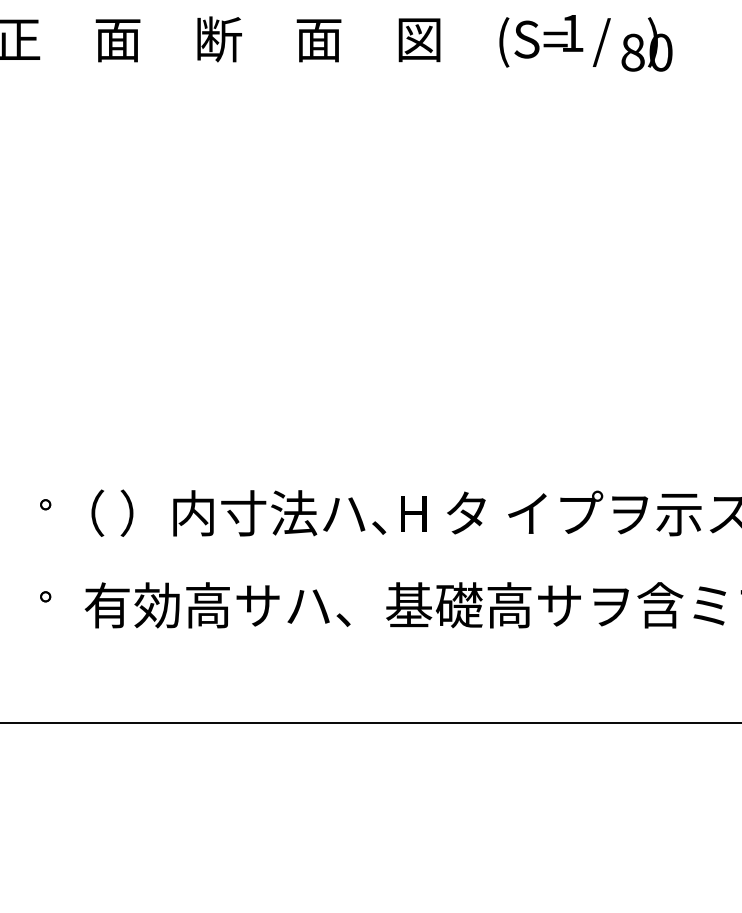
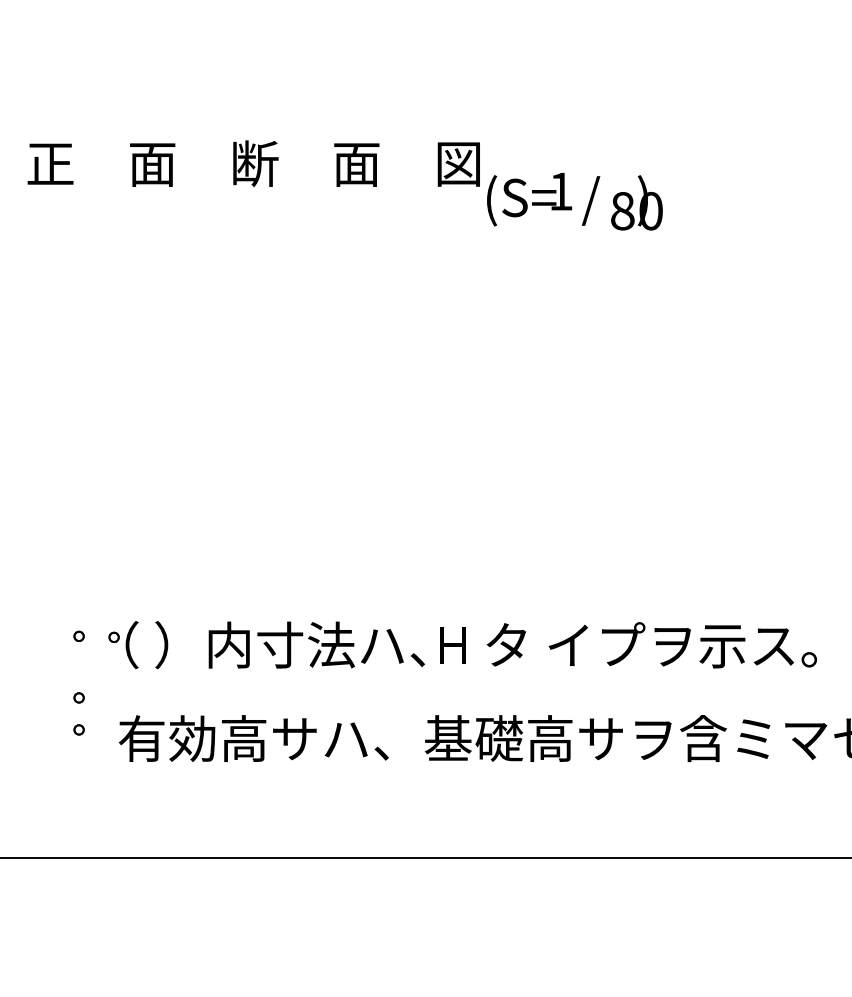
text: (585, 43) -> (574, 201), moved
part: (79, 504) -> (113, 636), added
circle: (45, 564) -> (78, 697), added

